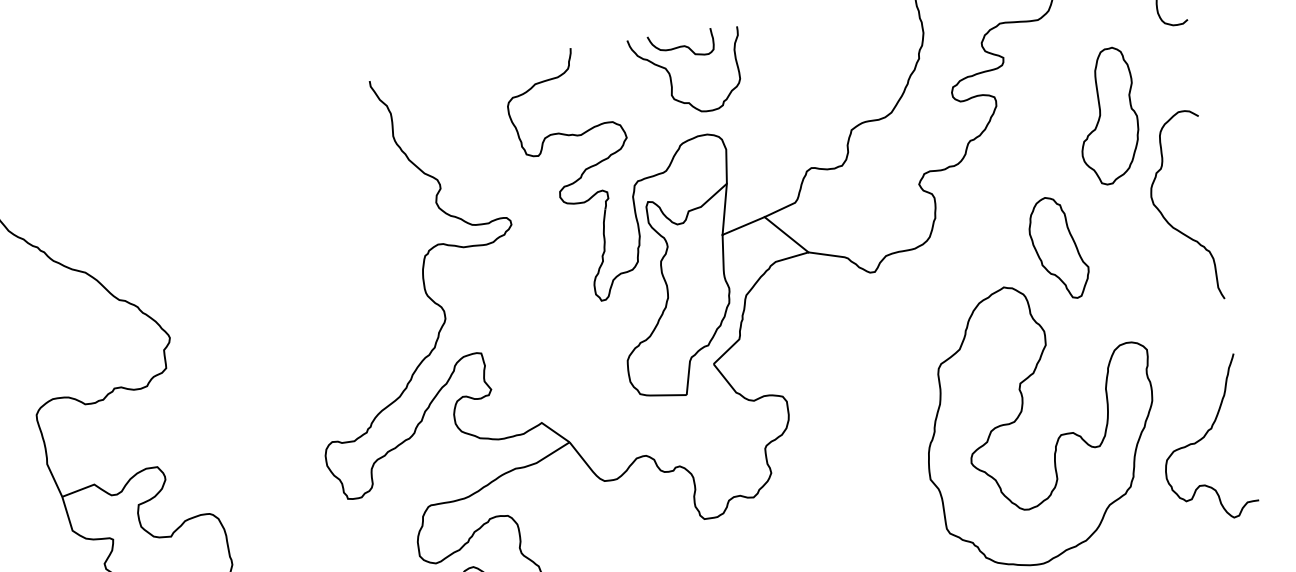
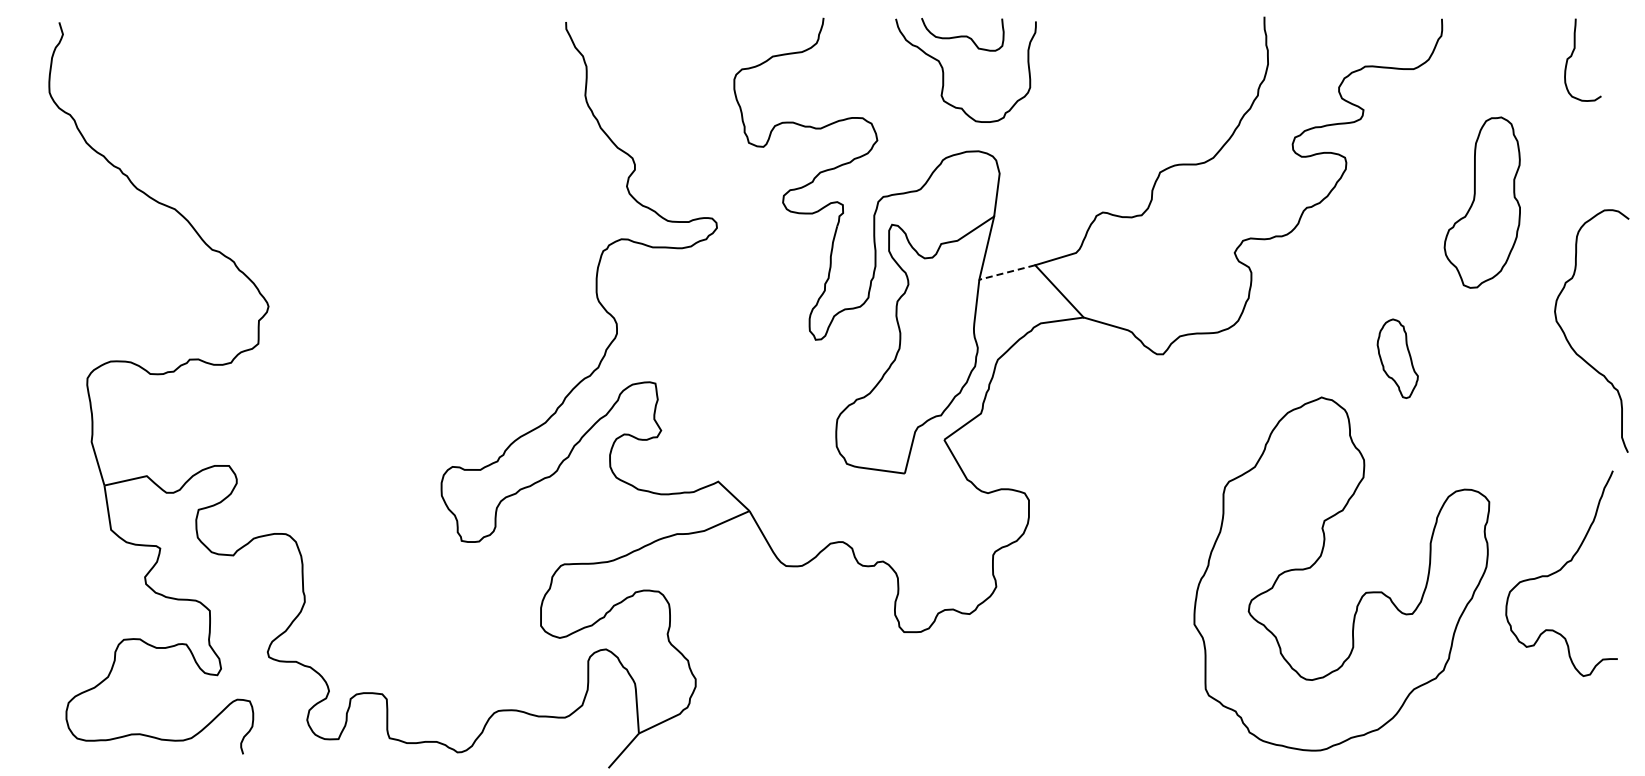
curve: (1167, 220) -> (1570, 343), moved
line: (743, 225) -> (1007, 272), solid -> dashed
part: (1058, 248) -> (1397, 358), size x0.6
curve: (1203, 438) -> (1559, 571), moved

